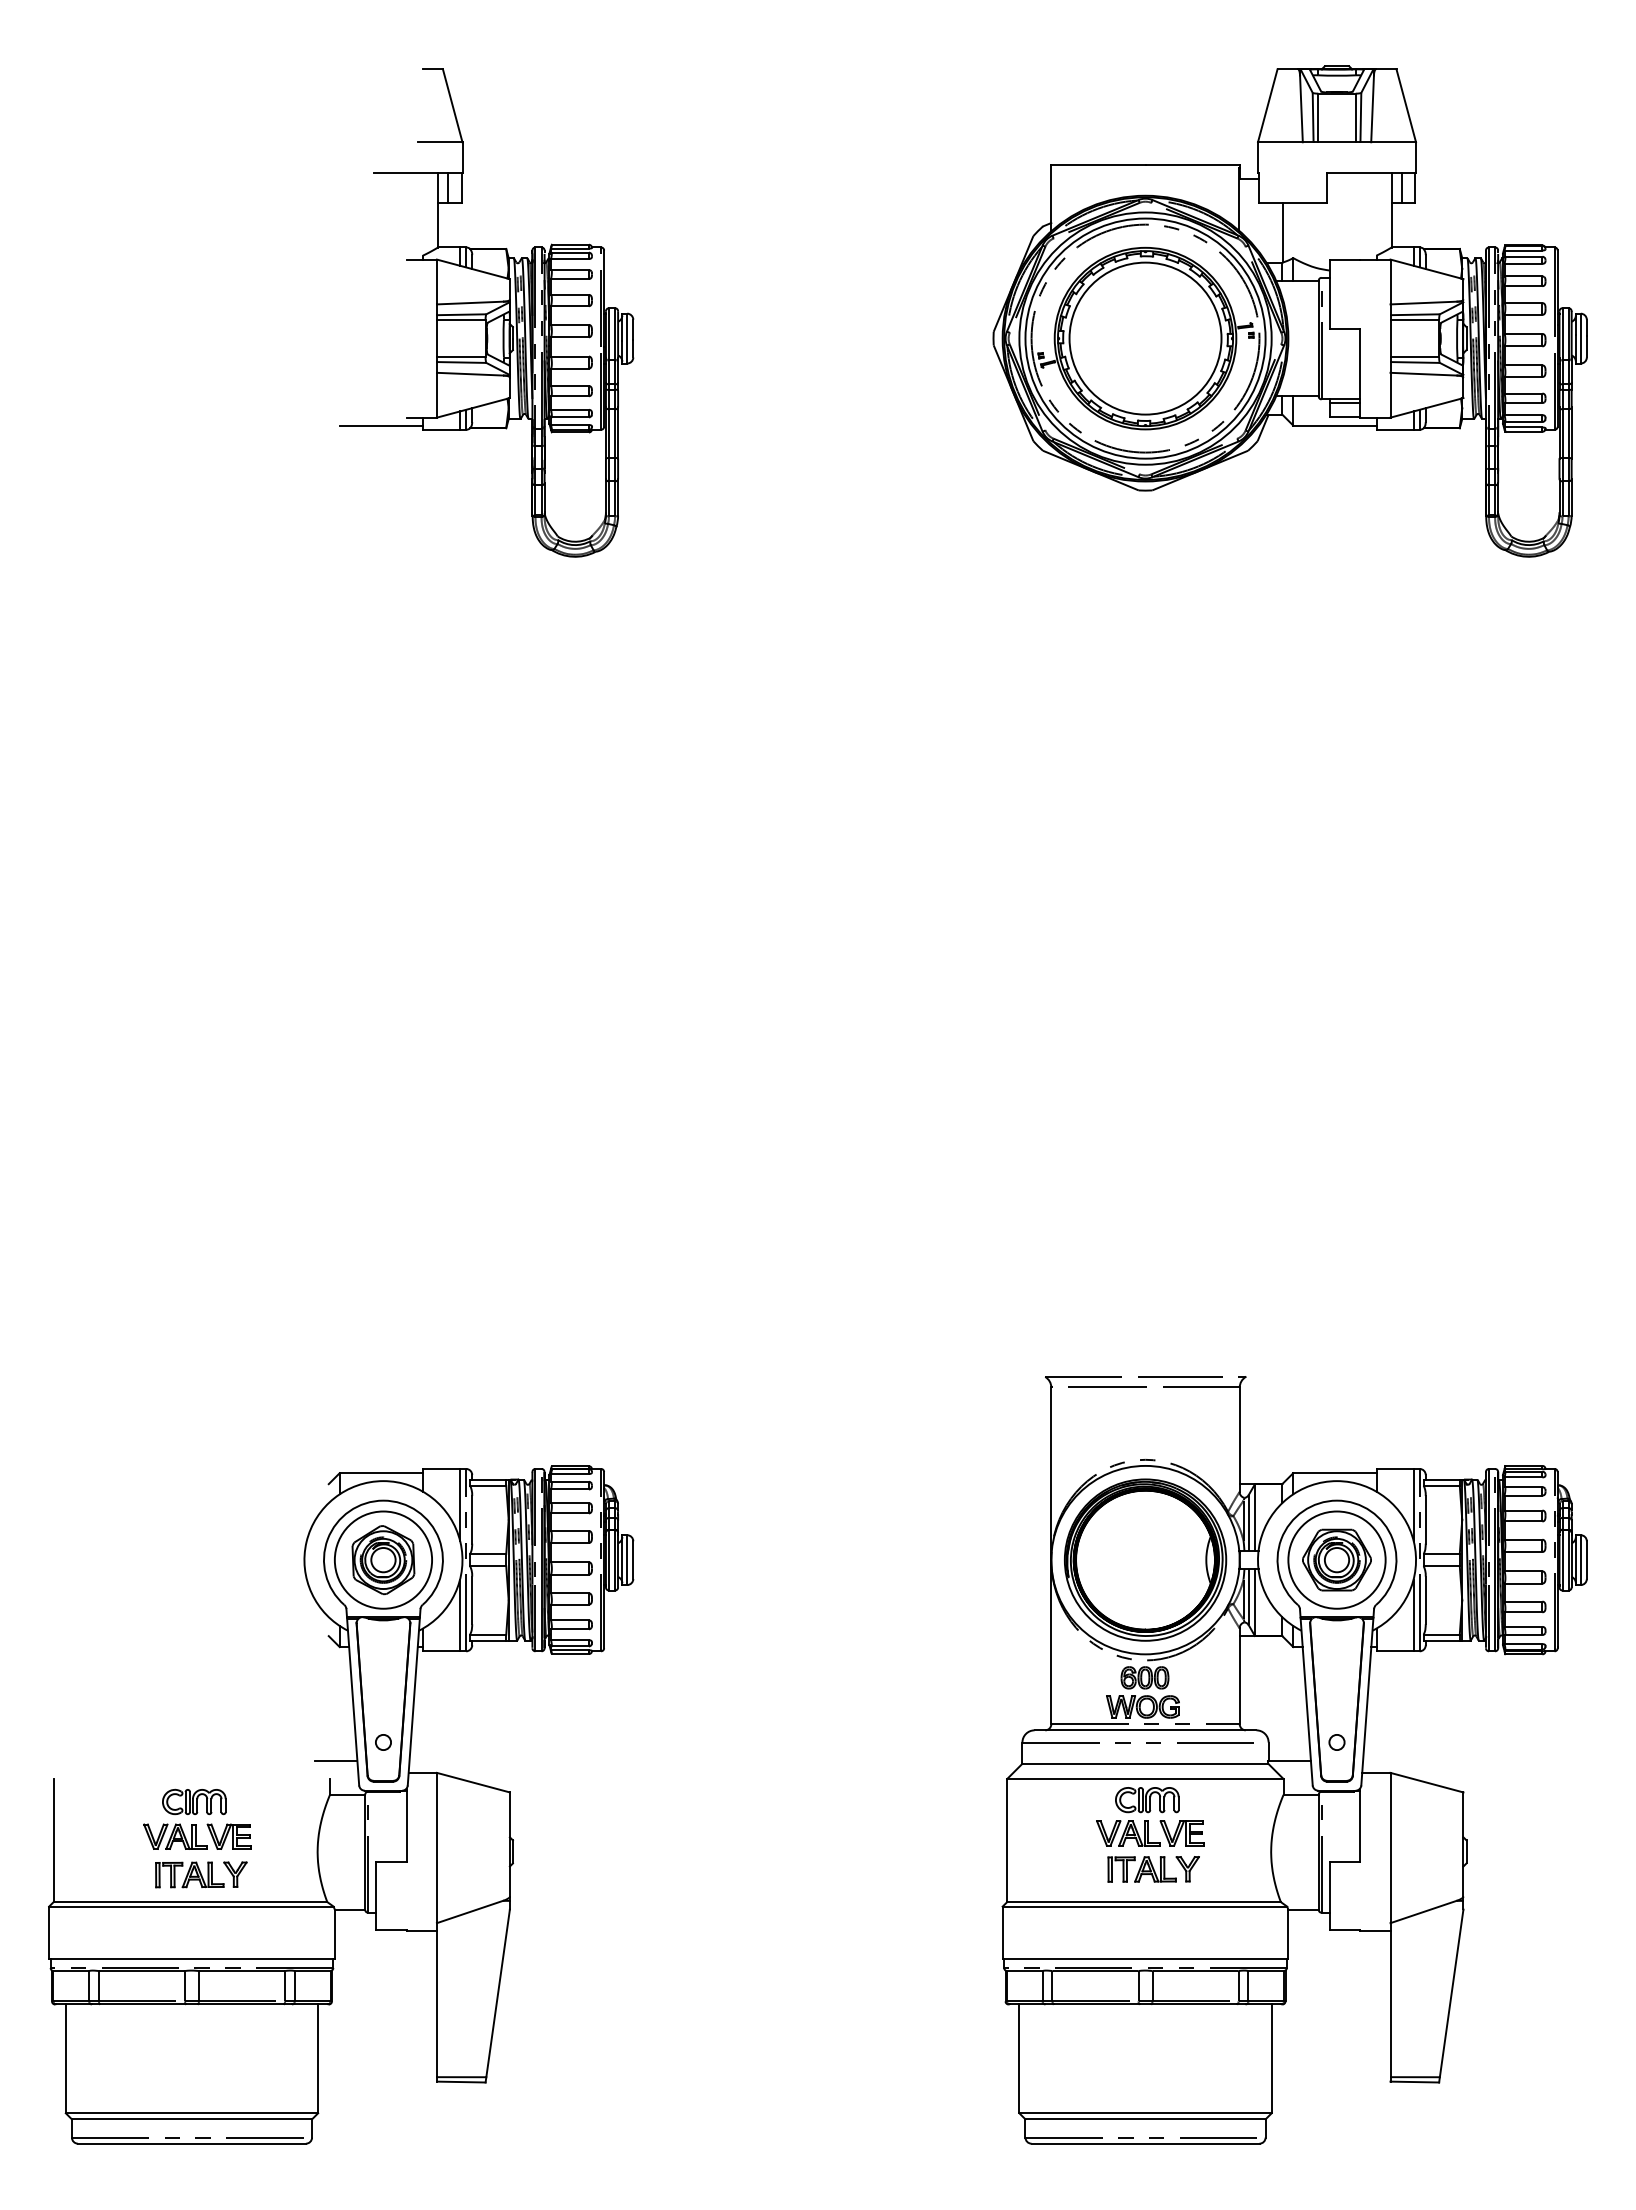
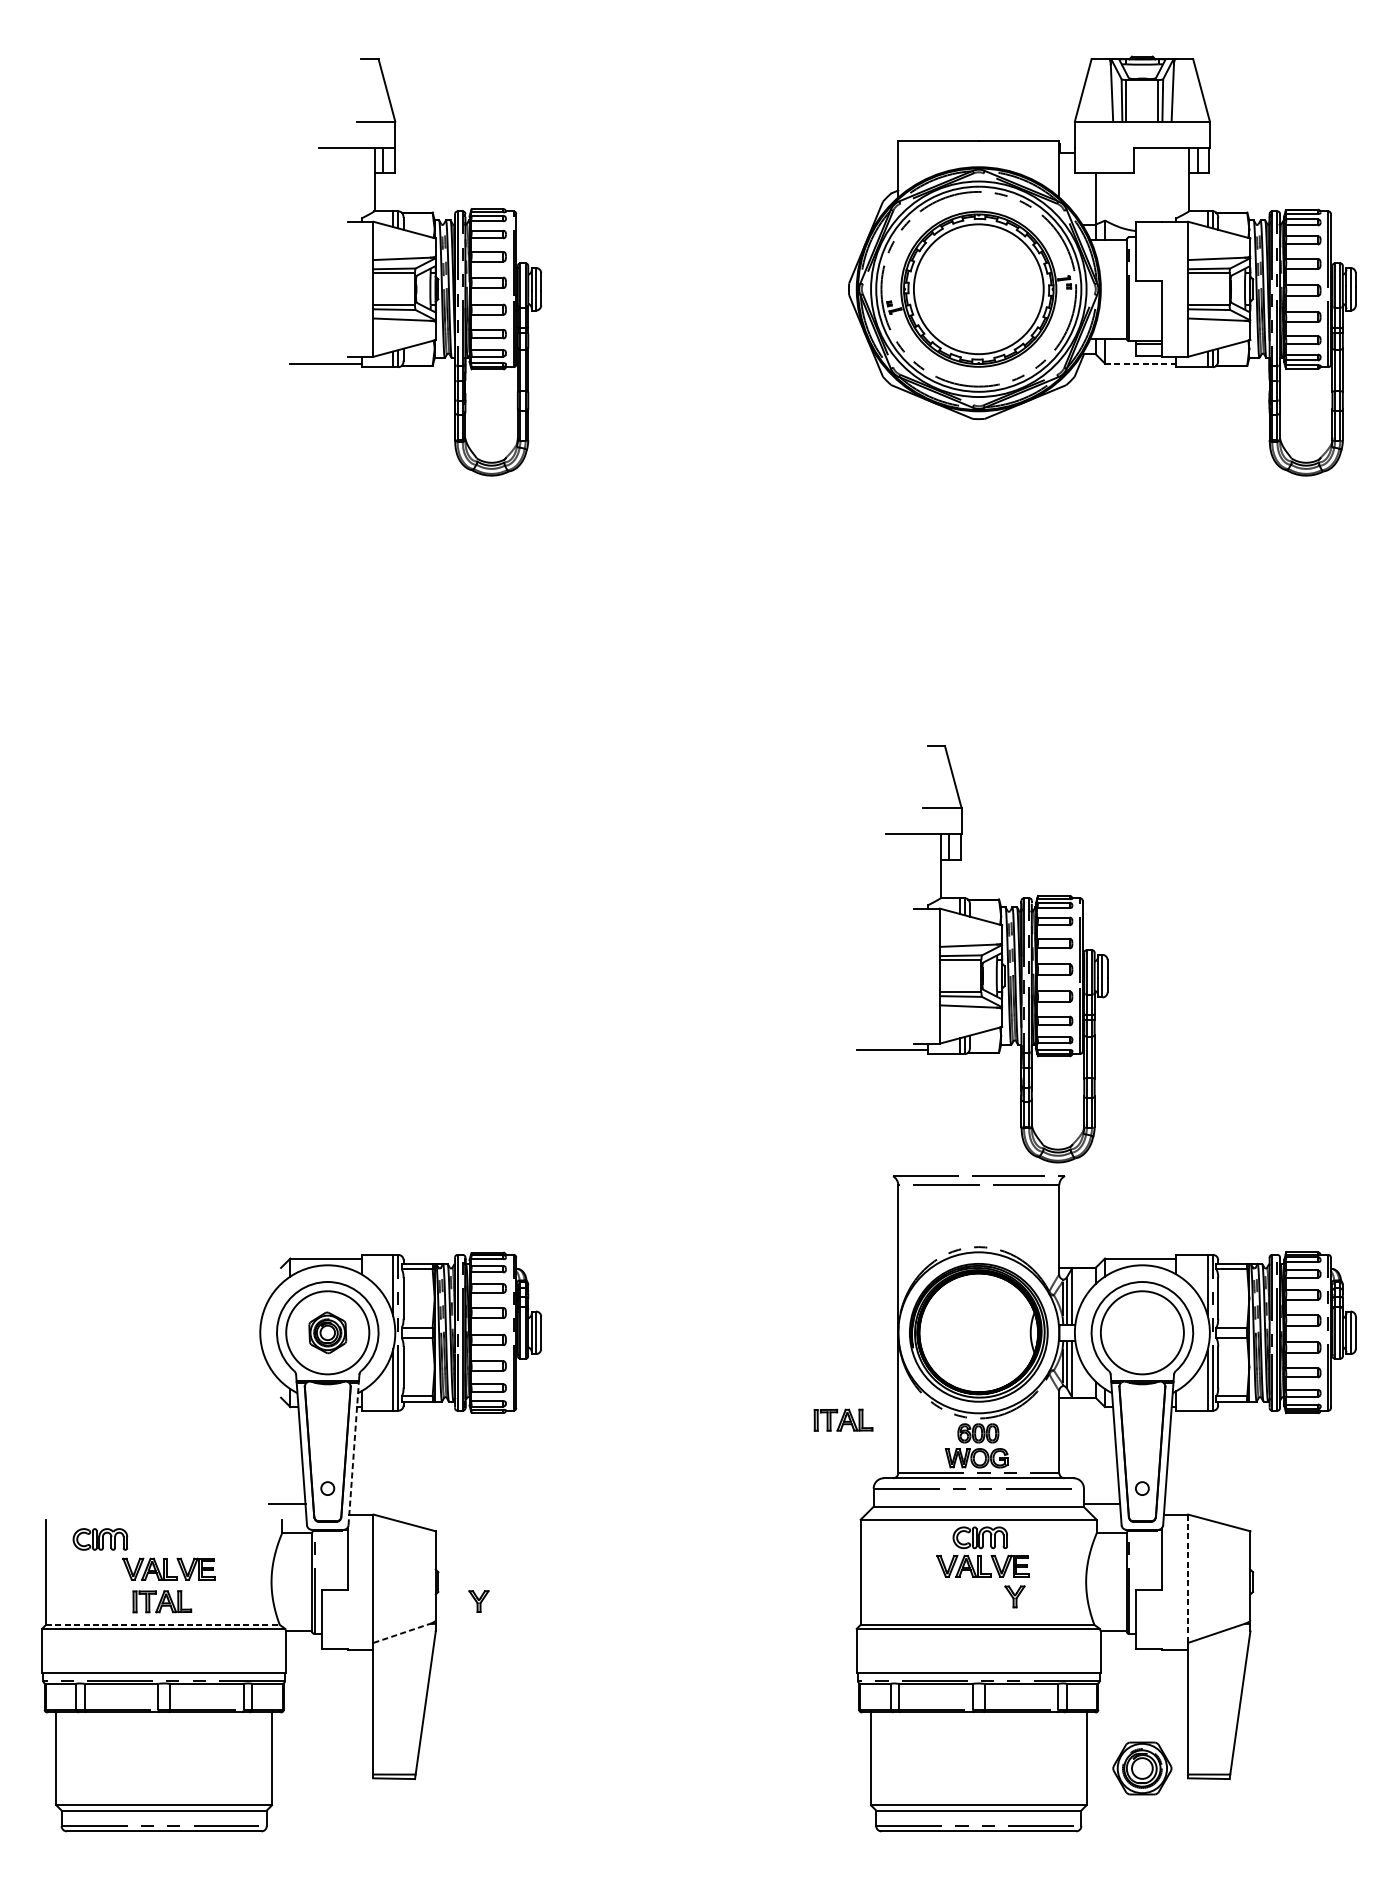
line: (1334, 425) -> (1140, 363), solid -> dashed
part: (1149, 1116) -> (982, 953), added
part: (1336, 1559) -> (1141, 1767), moved
part: (383, 1560) -> (327, 1333), size x0.7
line: (413, 1701) -> (353, 1453), solid -> dashed
part: (194, 1801) -> (100, 1539), moved
line: (1390, 1848) -> (1188, 1579), solid -> dashed
part: (1141, 1869) -> (842, 1420), moved
part: (235, 1874) -> (479, 1601), moved
line: (190, 1902) -> (162, 1625), solid -> dashed
line: (470, 1912) -> (402, 1633), solid -> dashed

